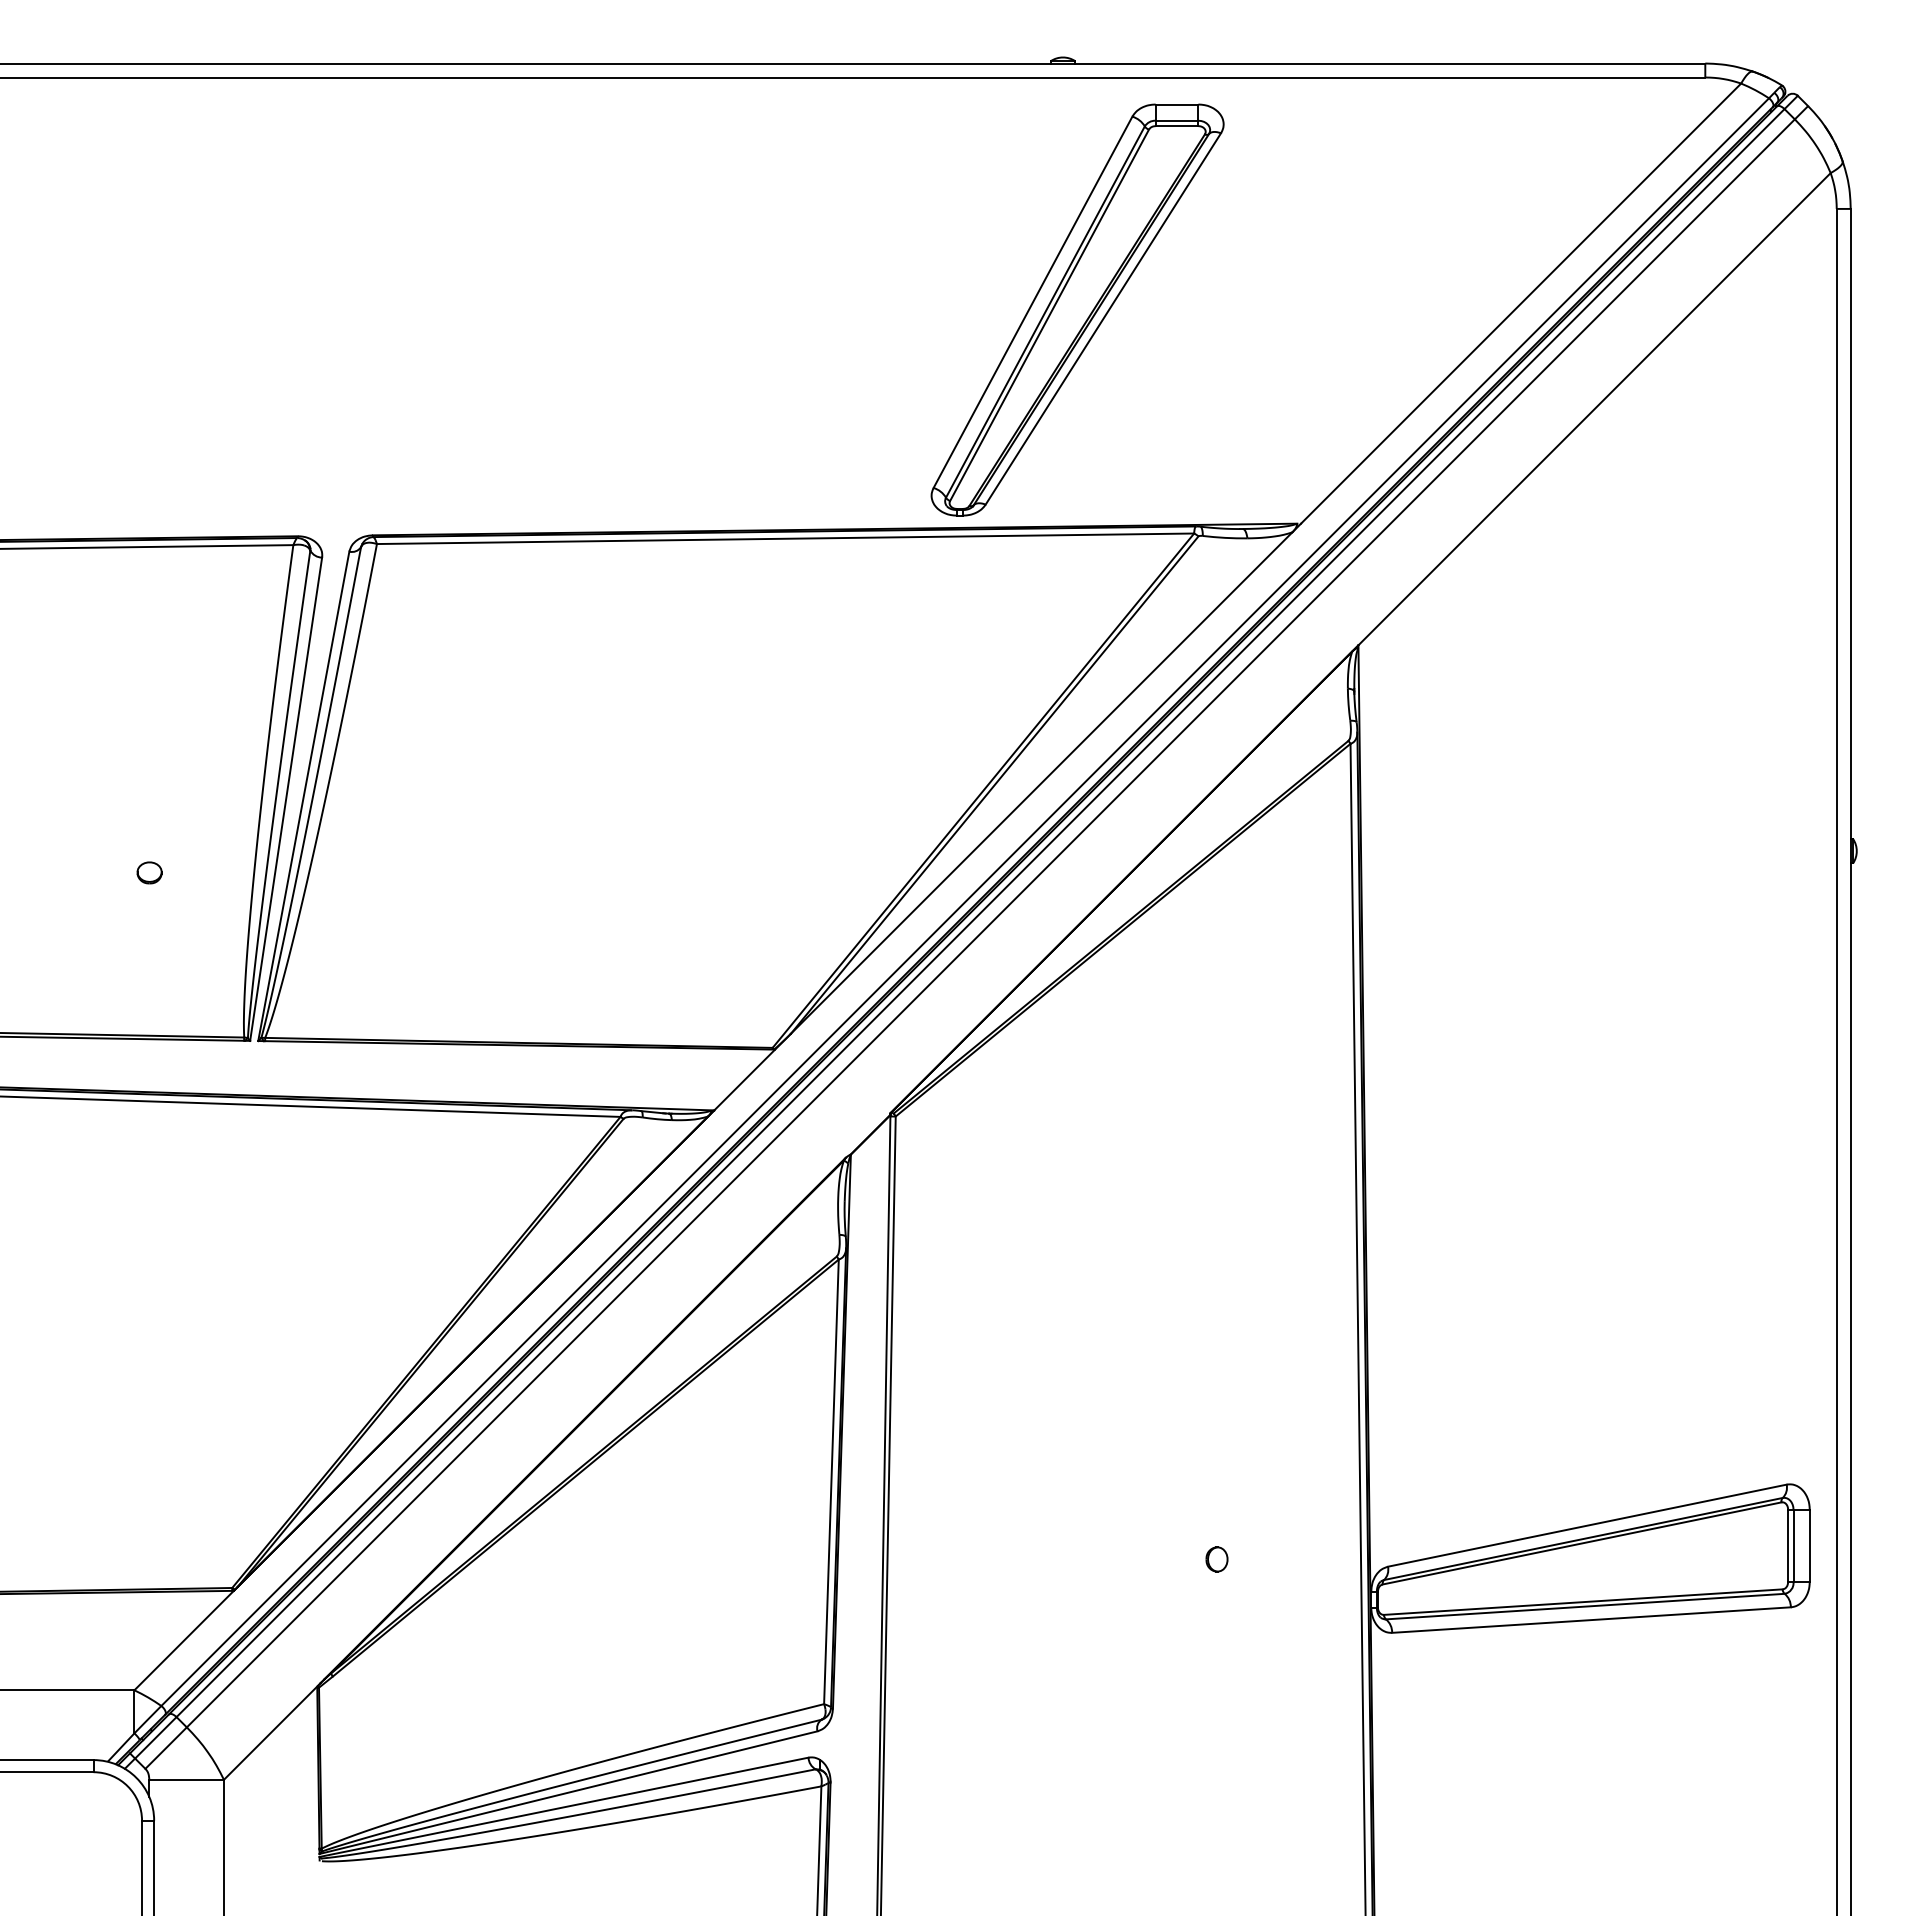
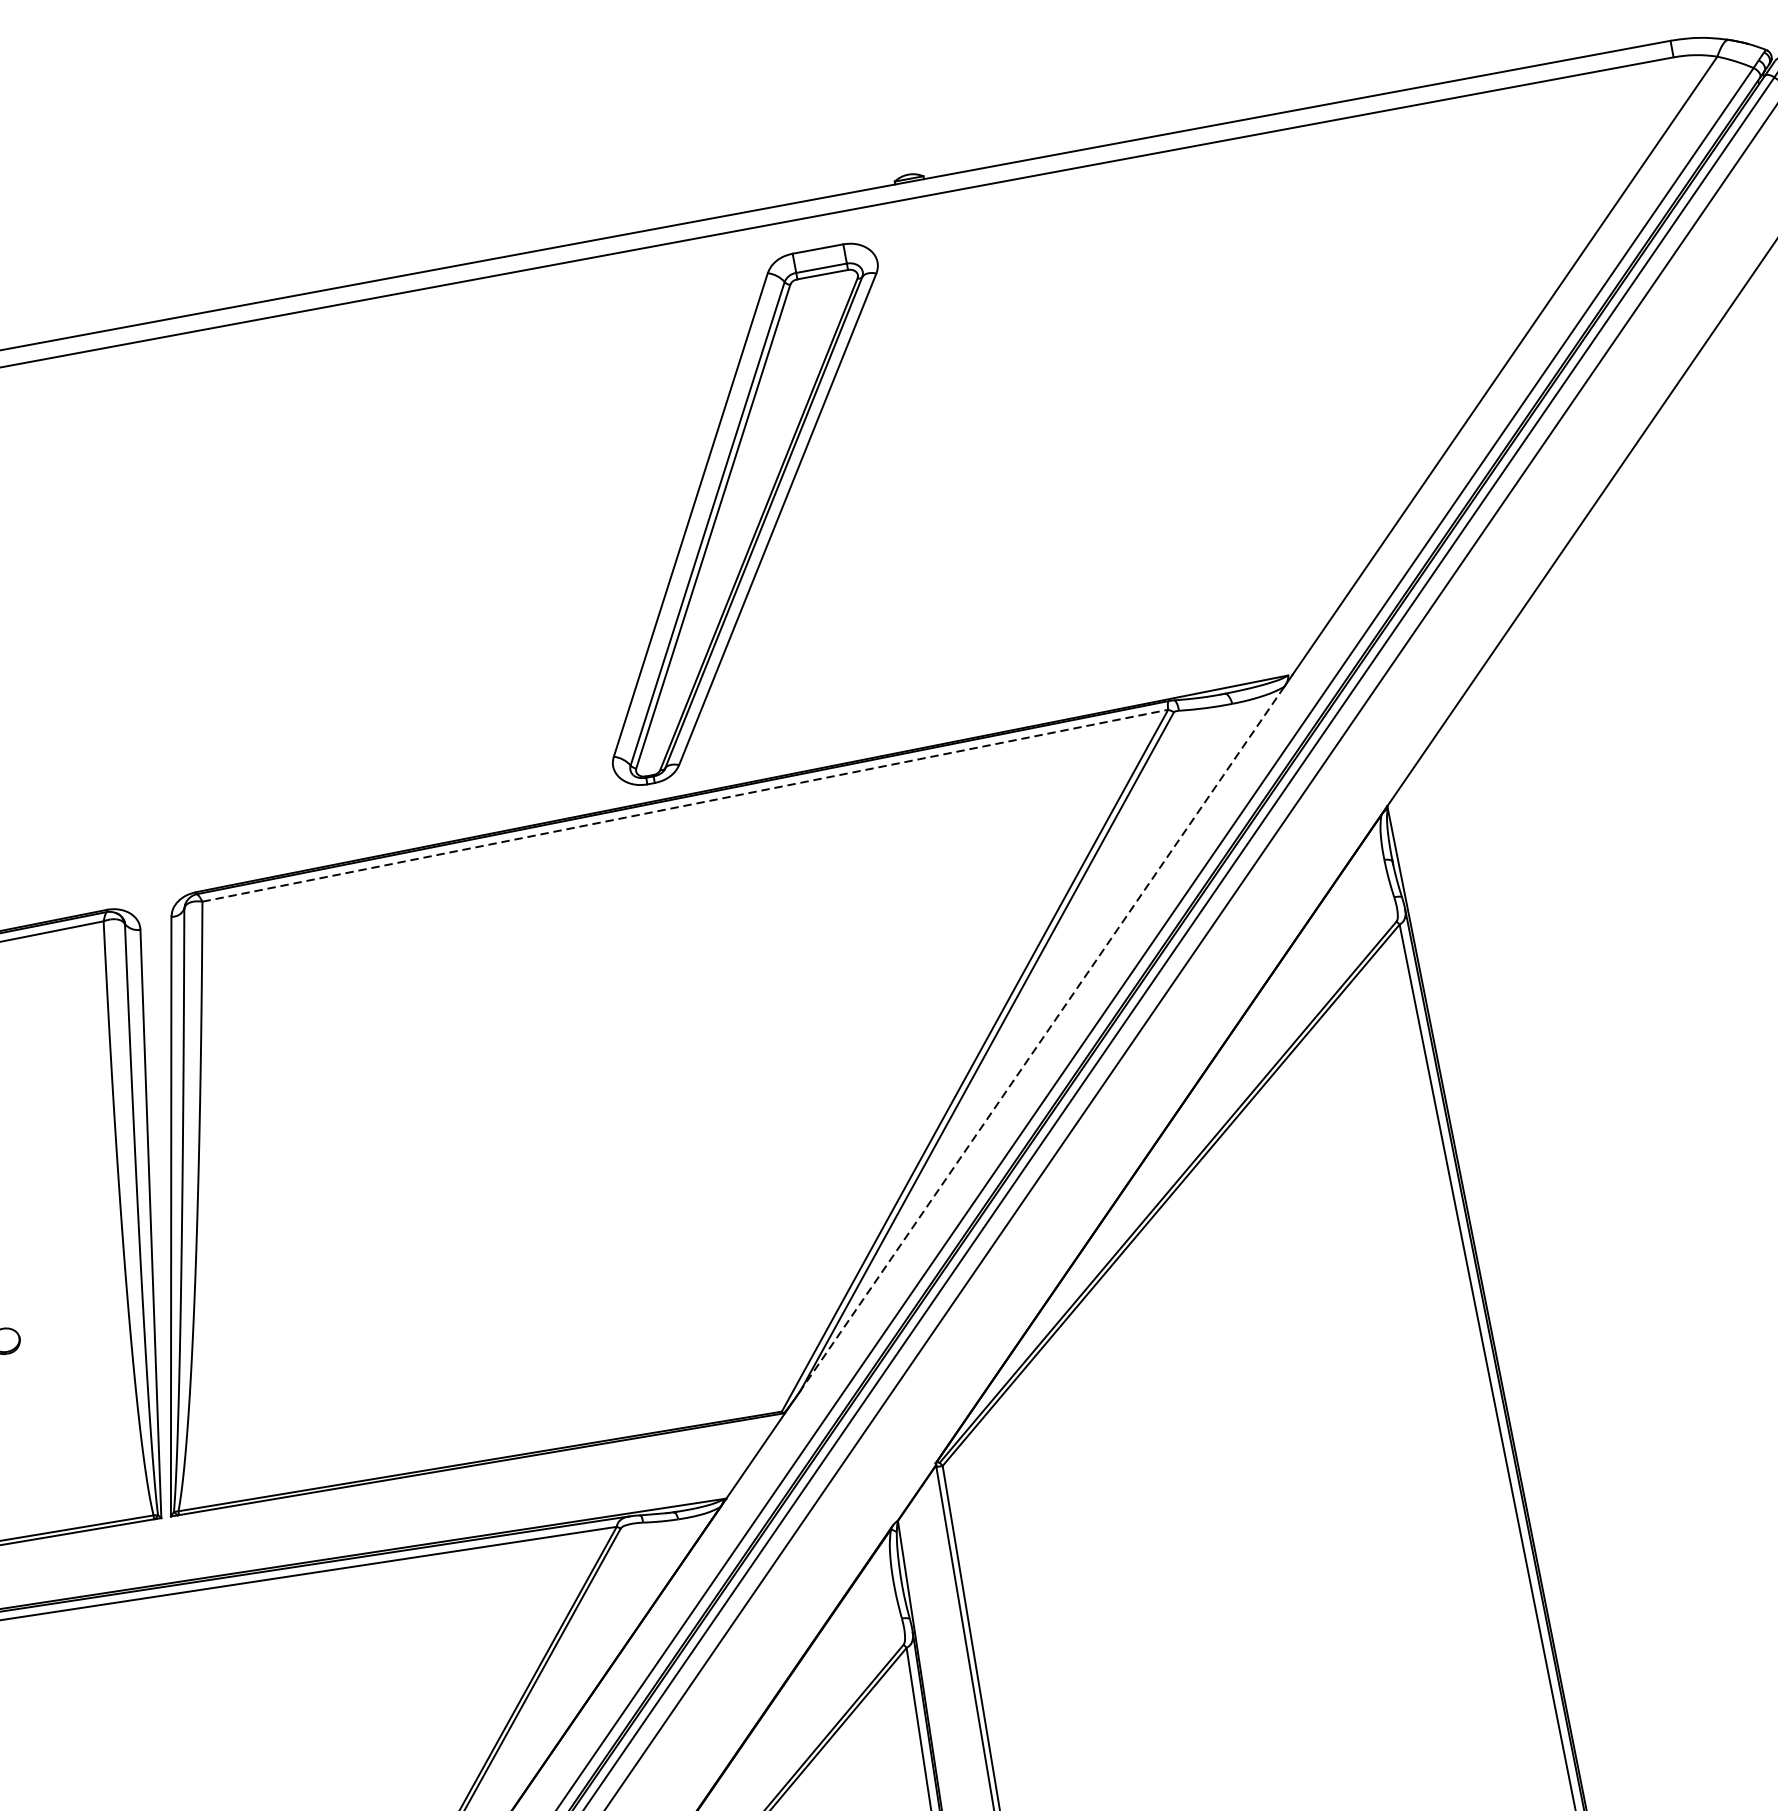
part: (1077, 309) -> (745, 513), moved
line: (785, 538) -> (685, 805), solid -> dashed
line: (1041, 783) -> (1042, 1039), solid -> dashed

